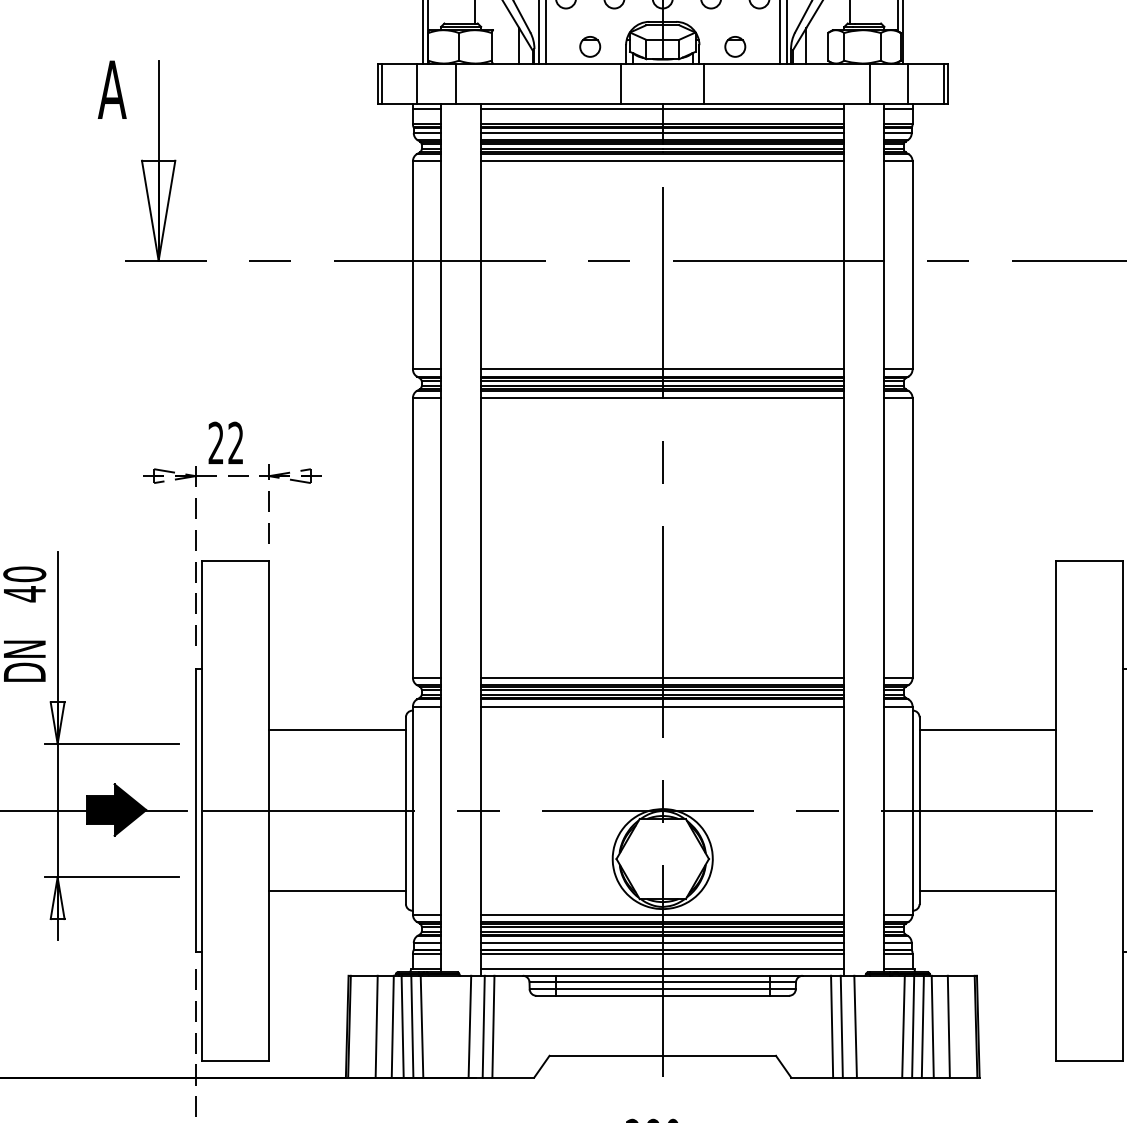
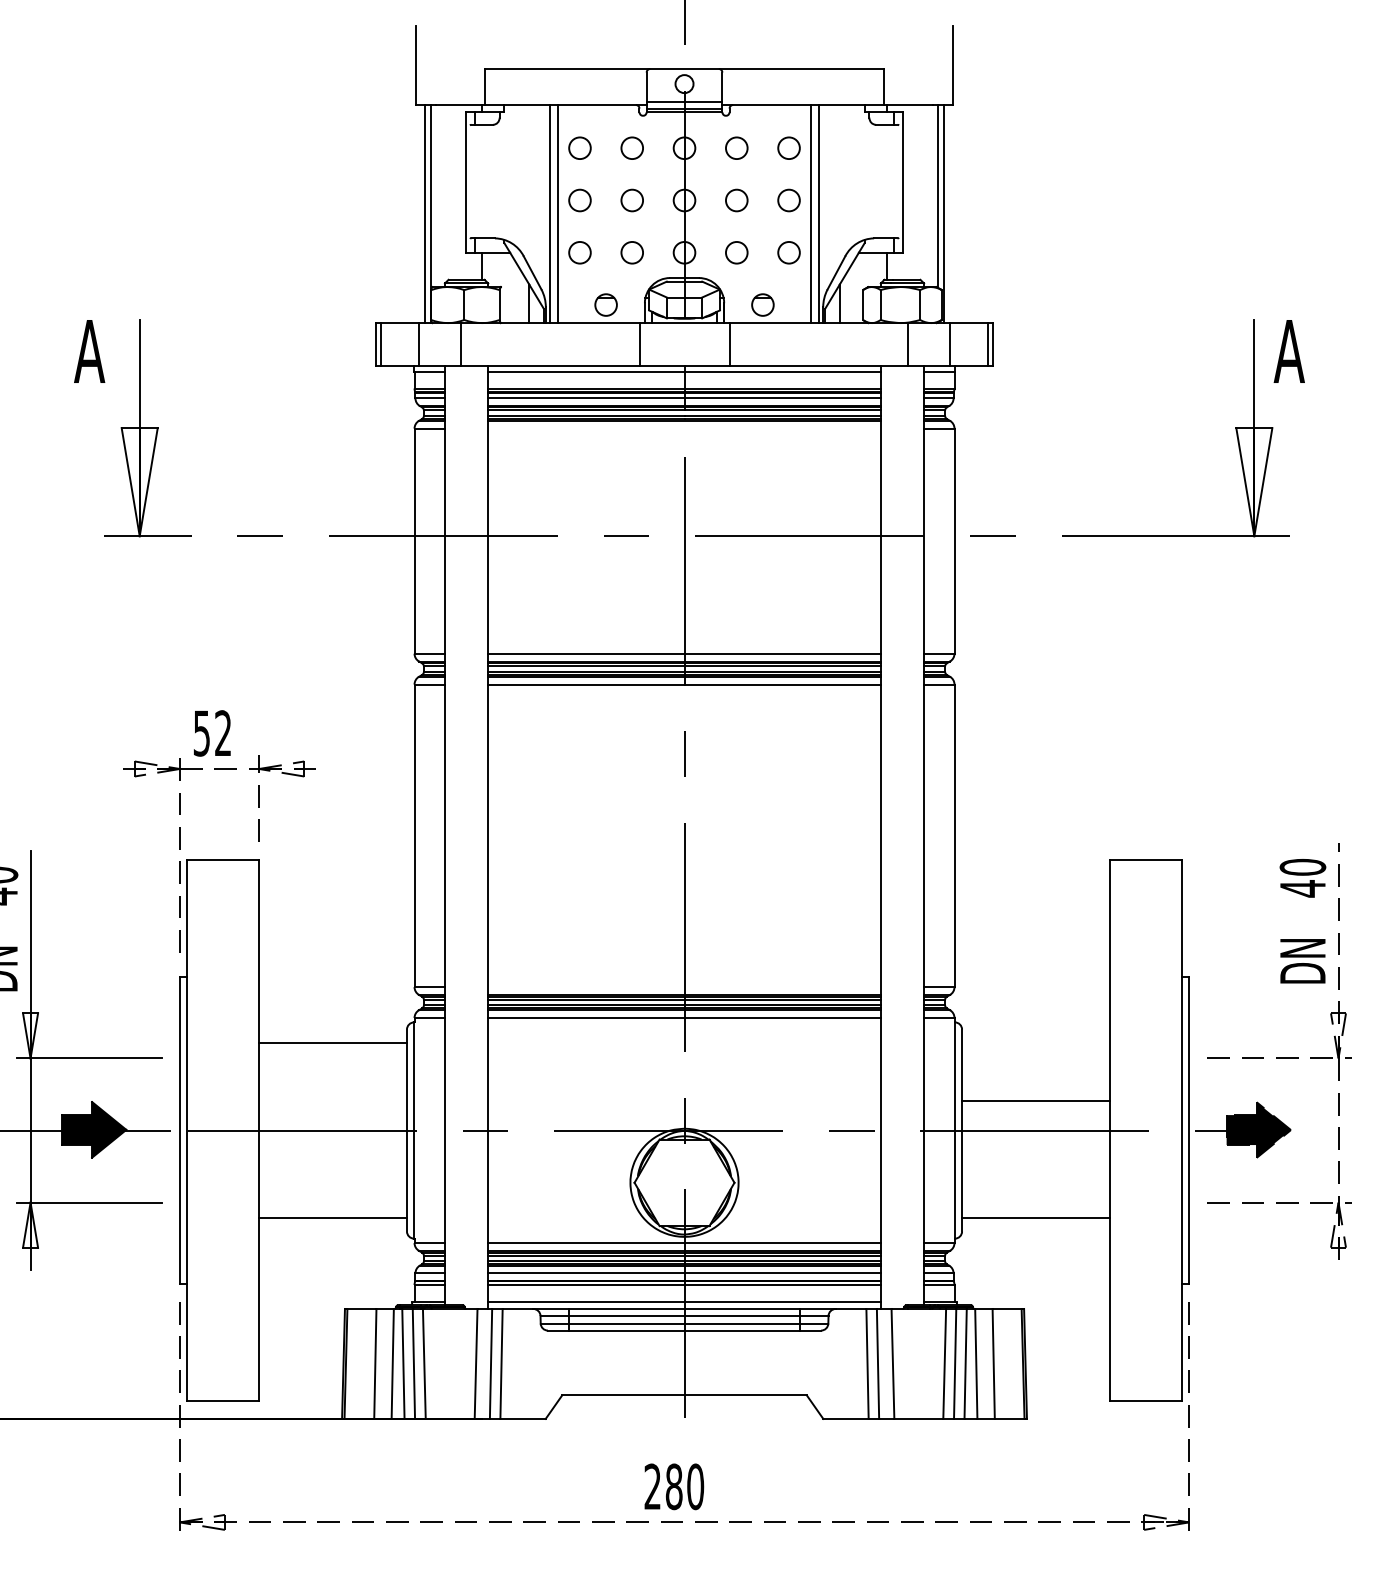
line: (662, 161) -> (684, 428), removed
text: (215, 443) -> (201, 733), 22 -> 52
line: (662, 678) -> (684, 987), removed
line: (987, 730) -> (1035, 1101), moved

